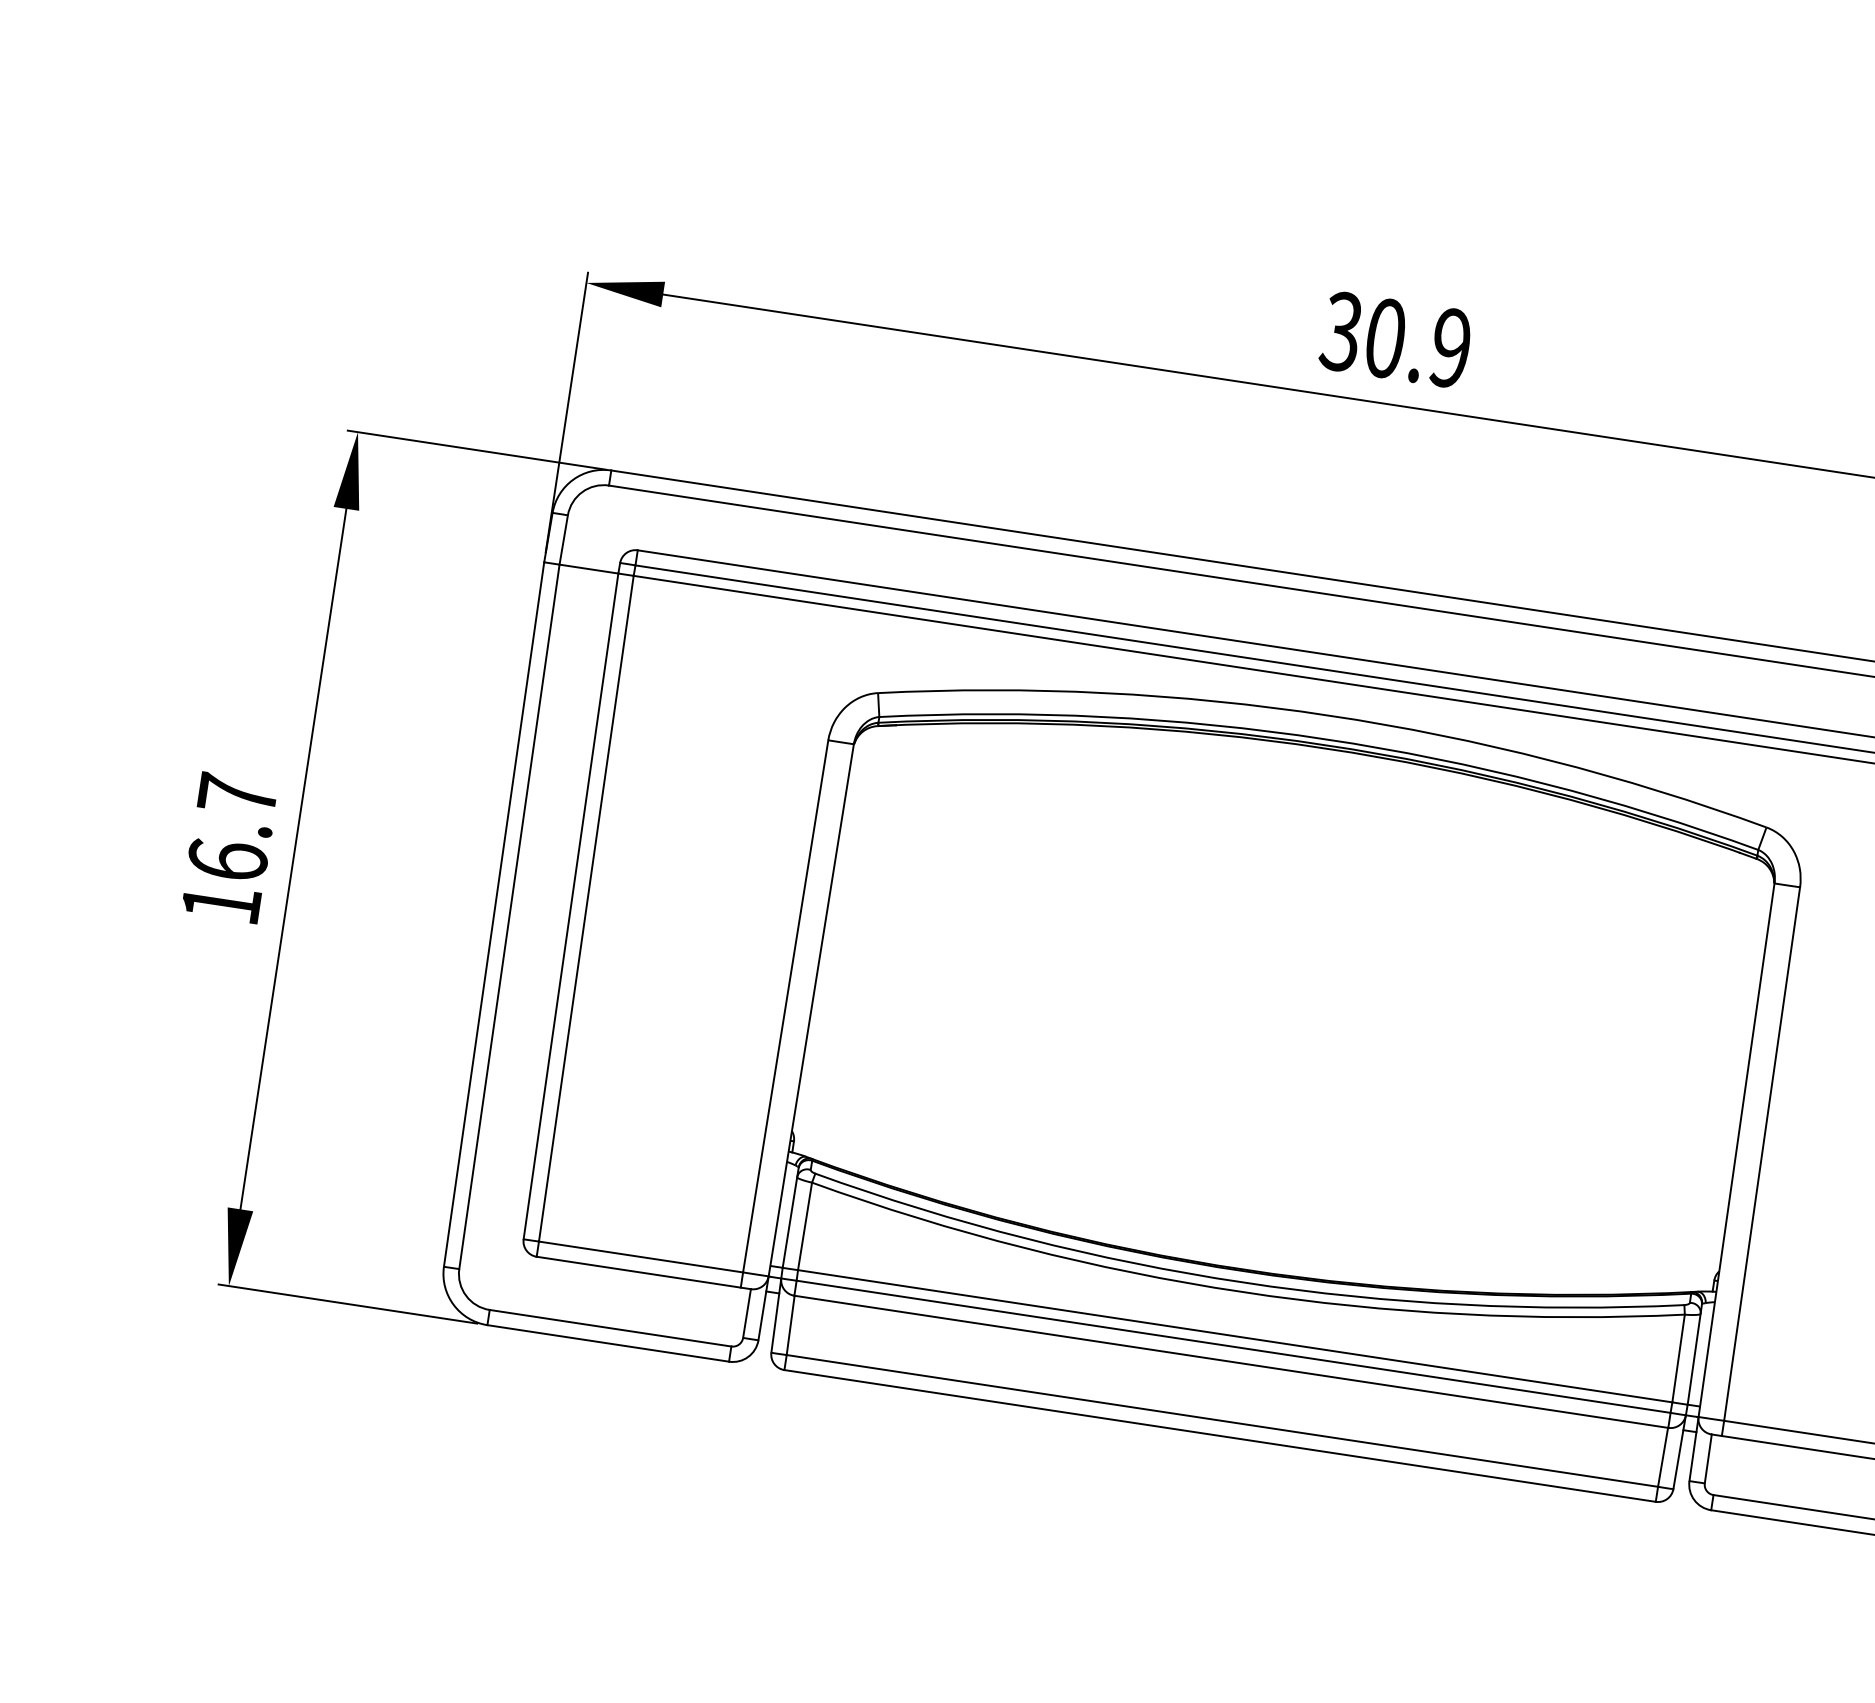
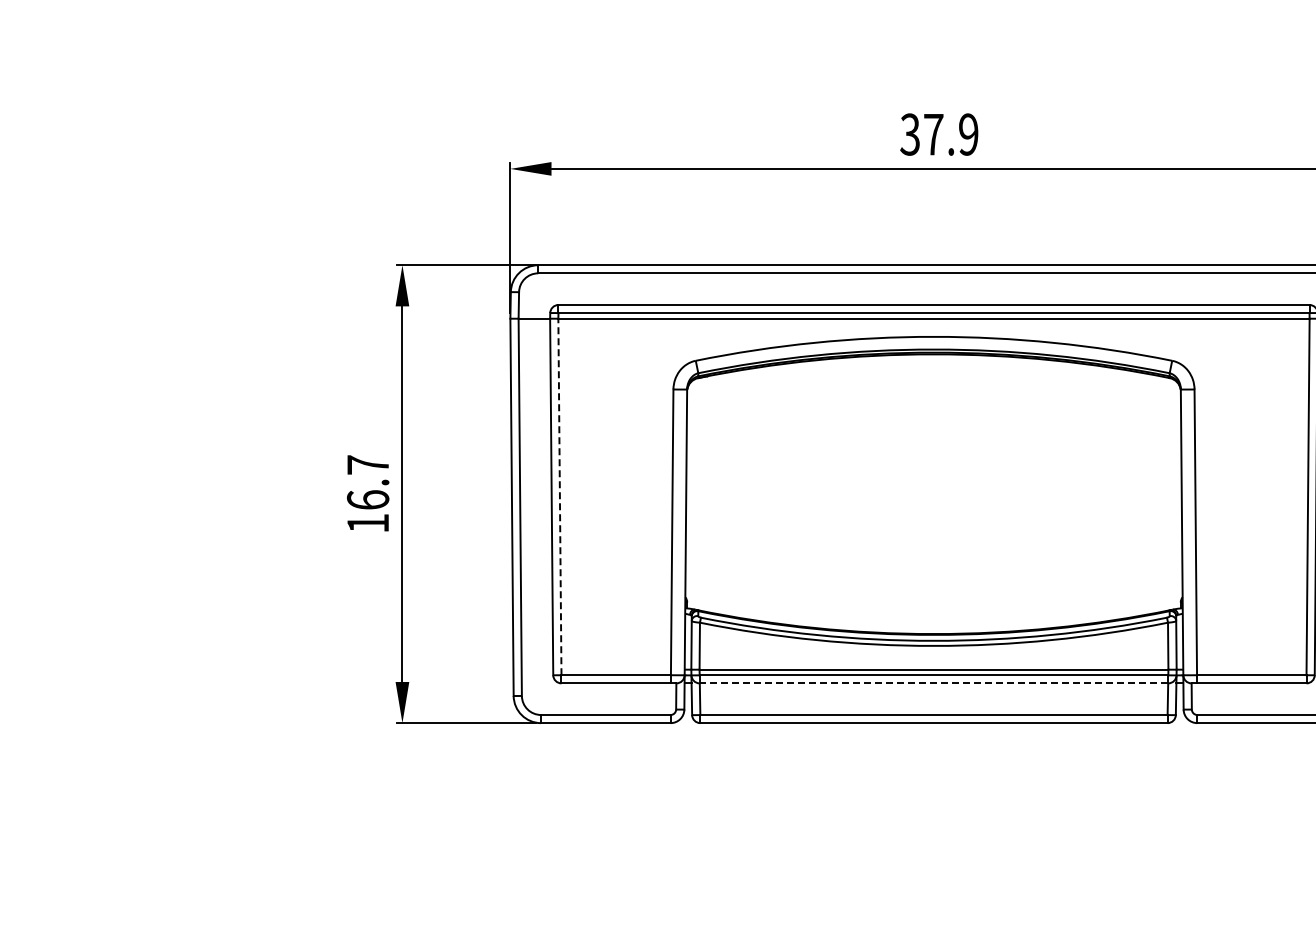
text: (1385, 338) -> (933, 134), 30.9 -> 37.9
line: (585, 907) -> (559, 496), solid -> dashed
line: (1230, 1361) -> (933, 683), solid -> dashed

